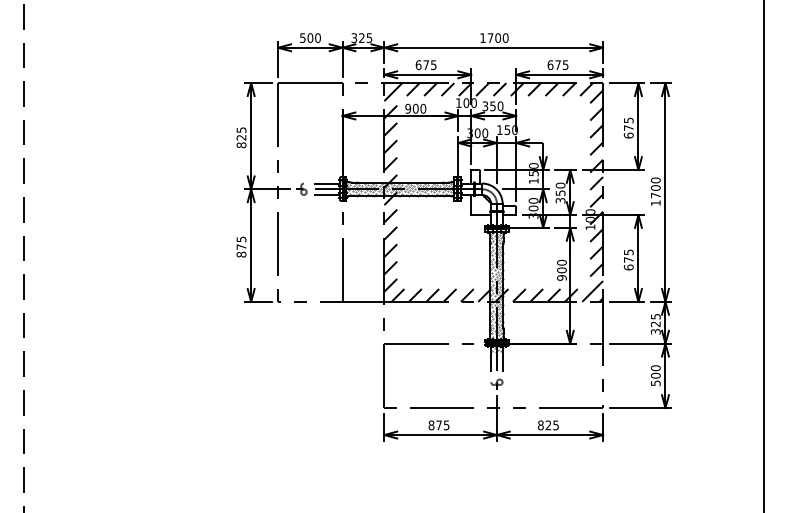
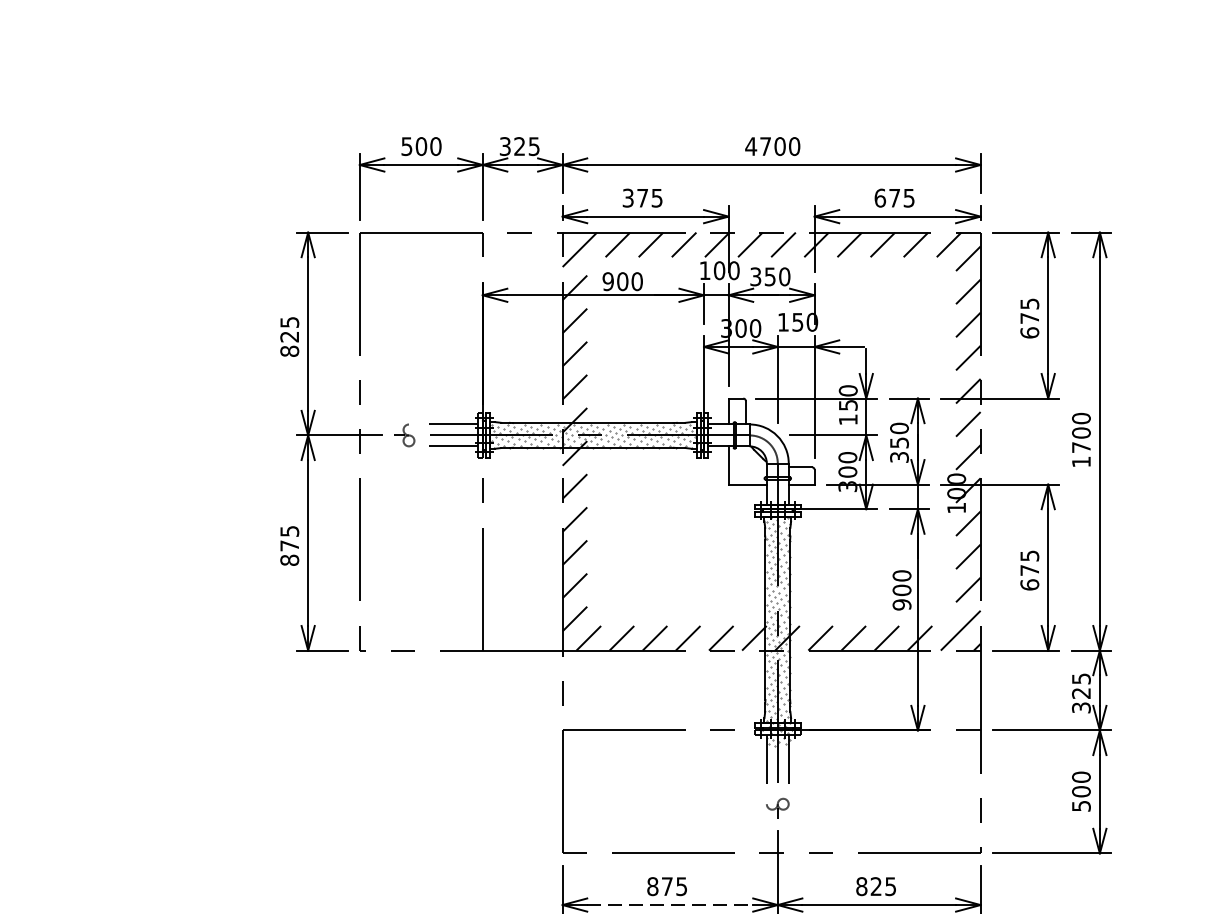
text: (482, 37) -> (750, 145), 1700 -> 4700
text: (418, 65) -> (627, 198), 675 -> 375
line: (441, 435) -> (671, 905), solid -> dashed

